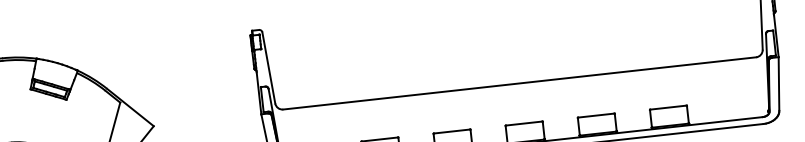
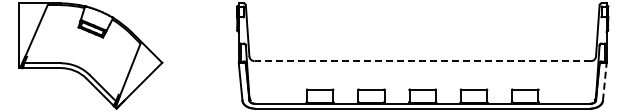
line: (519, 83) -> (422, 61), solid -> dashed
line: (778, 83) -> (604, 81), solid -> dashed

